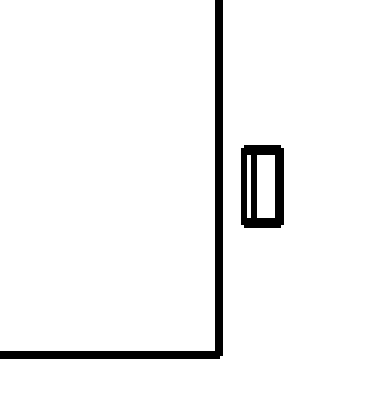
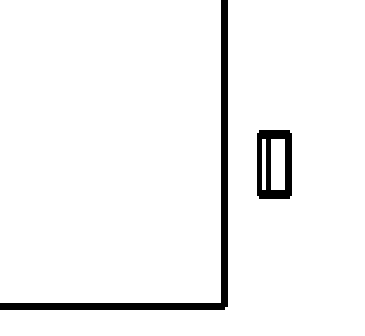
part: (262, 186) -> (274, 164), moved

